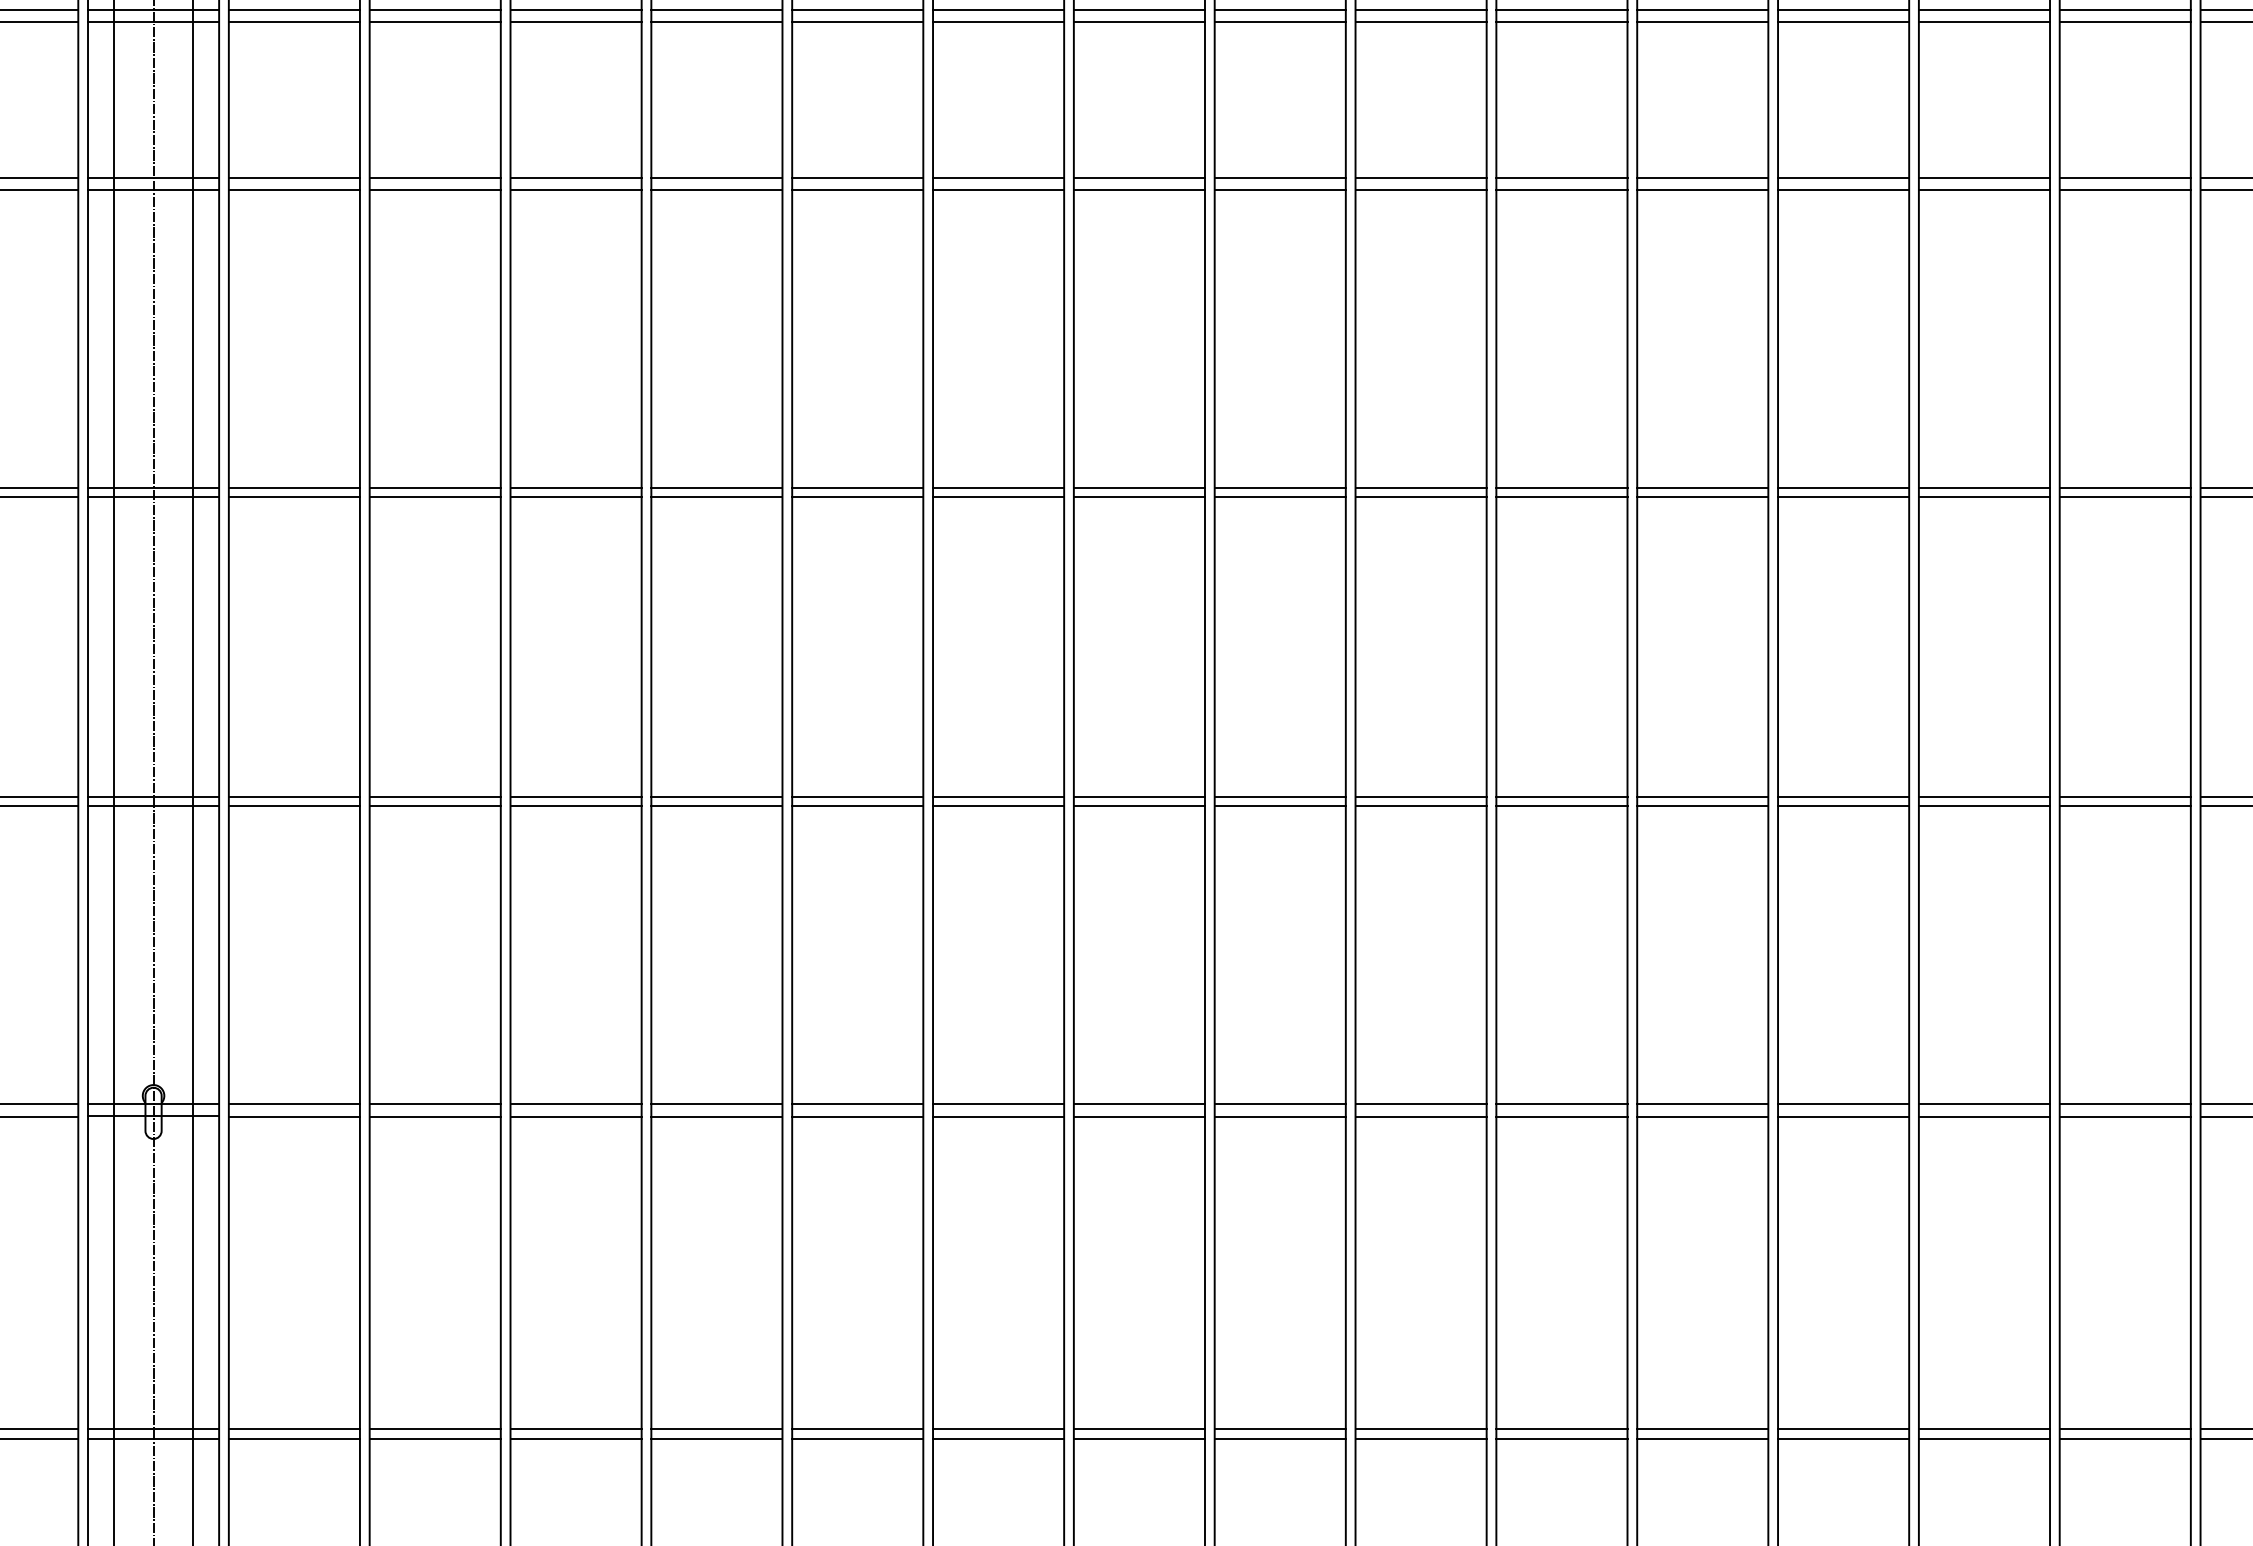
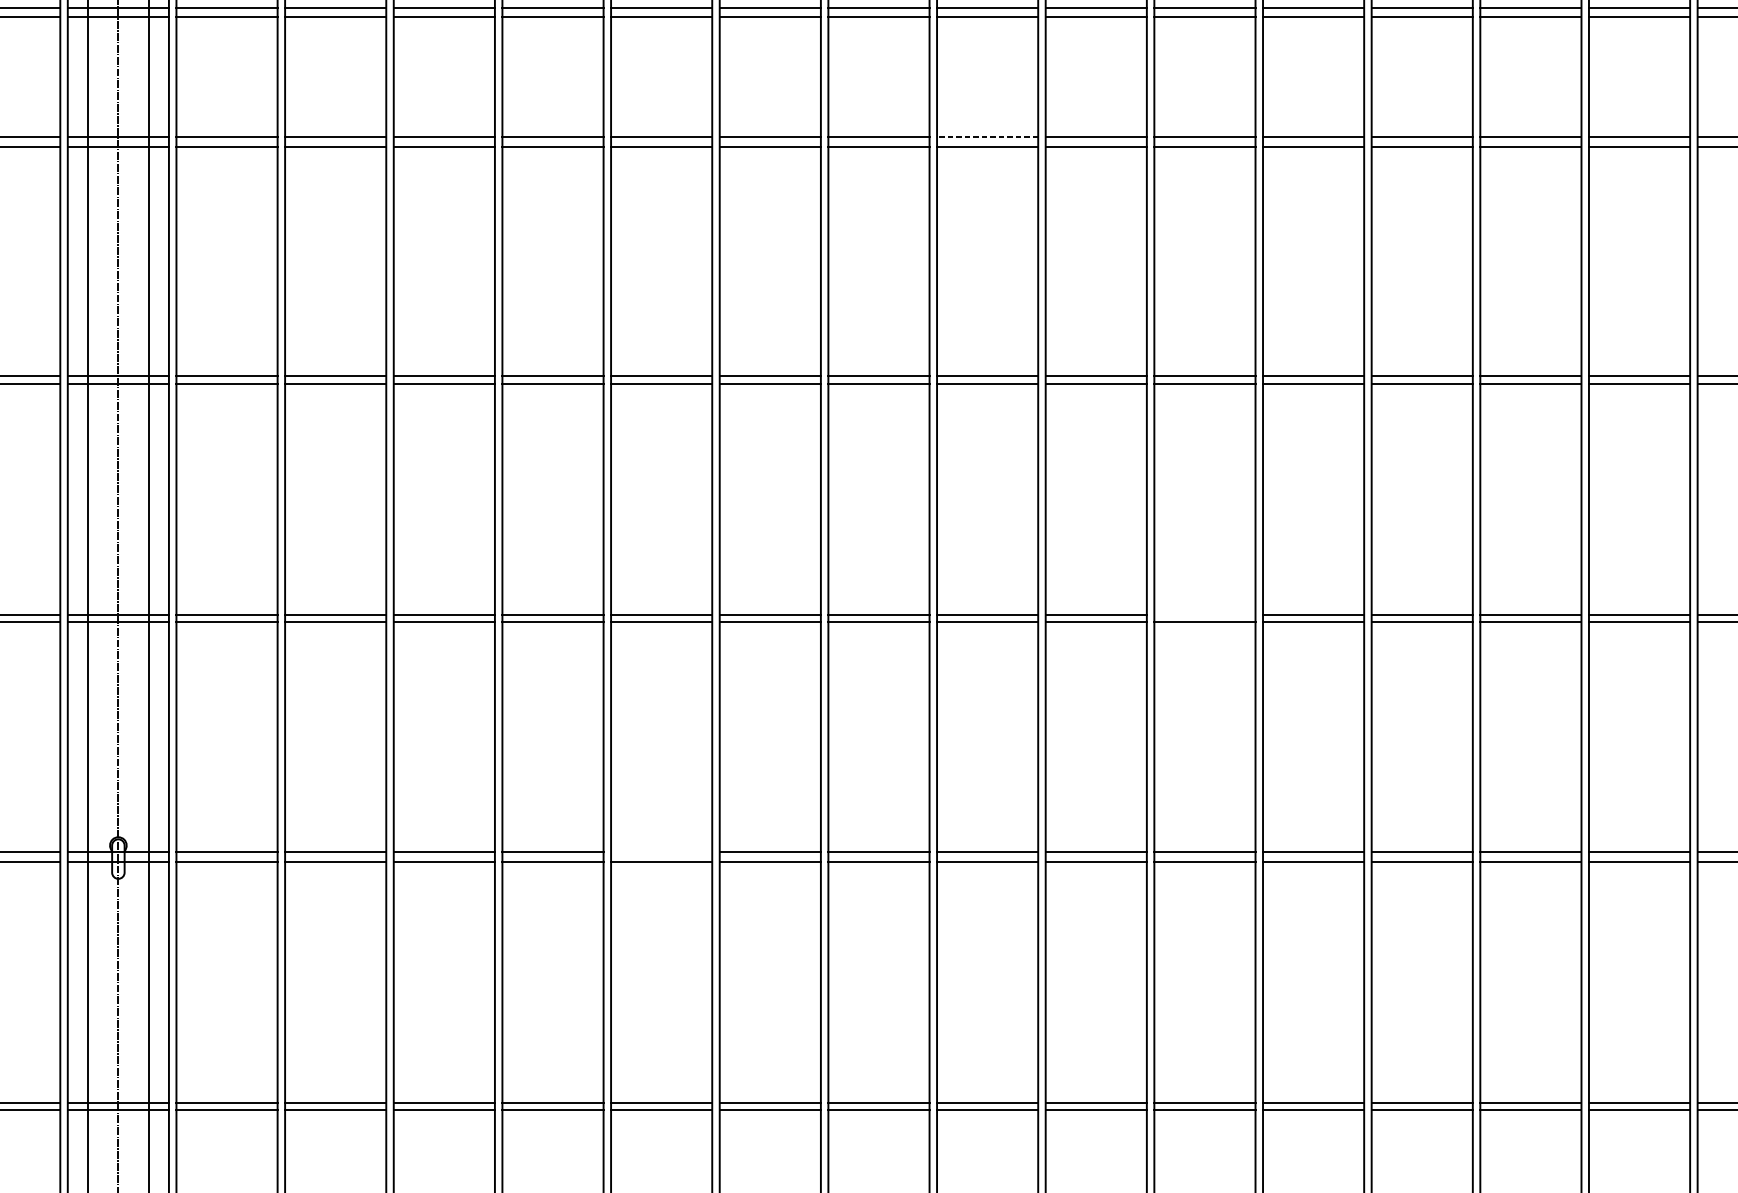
line: (1280, 177) -> (987, 137), solid -> dashed
line: (1561, 796) -> (1204, 614), removed
line: (857, 1104) -> (661, 852), removed

